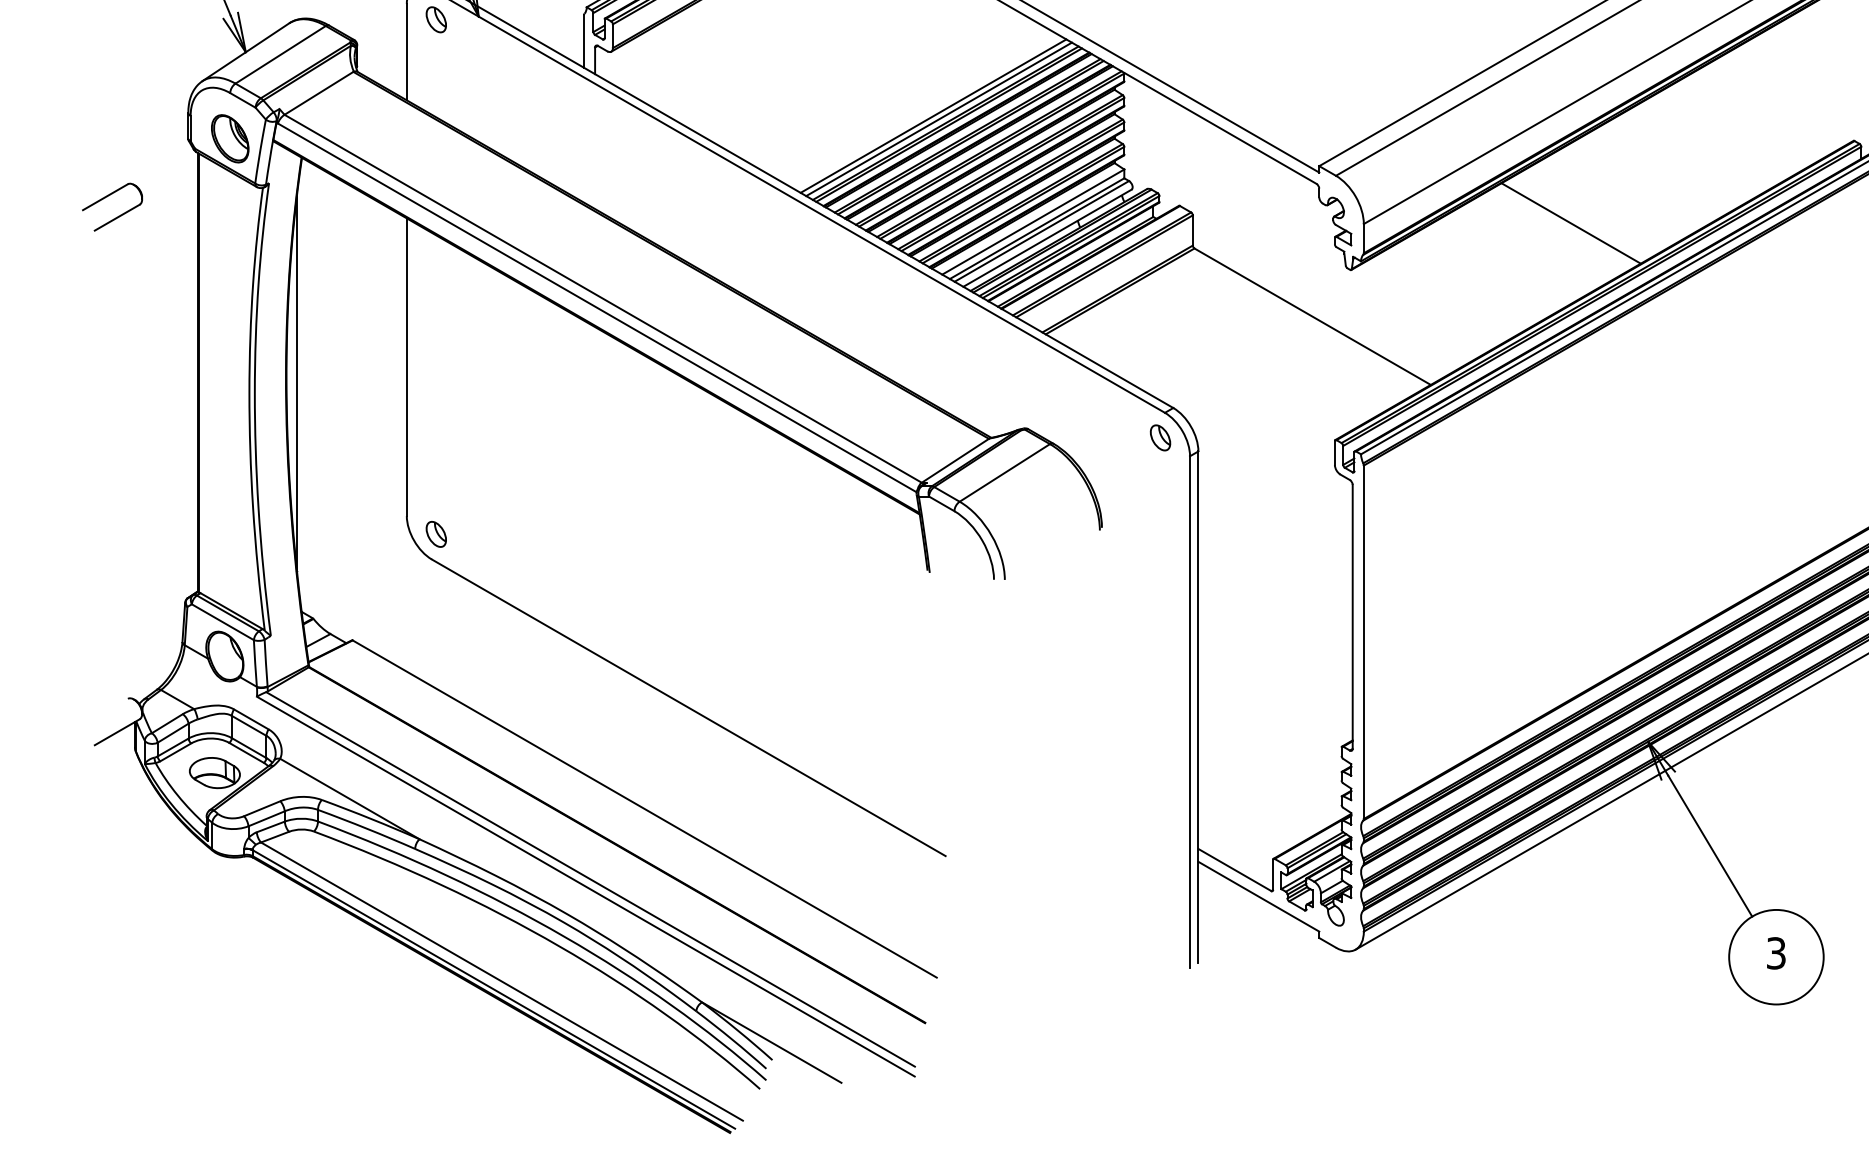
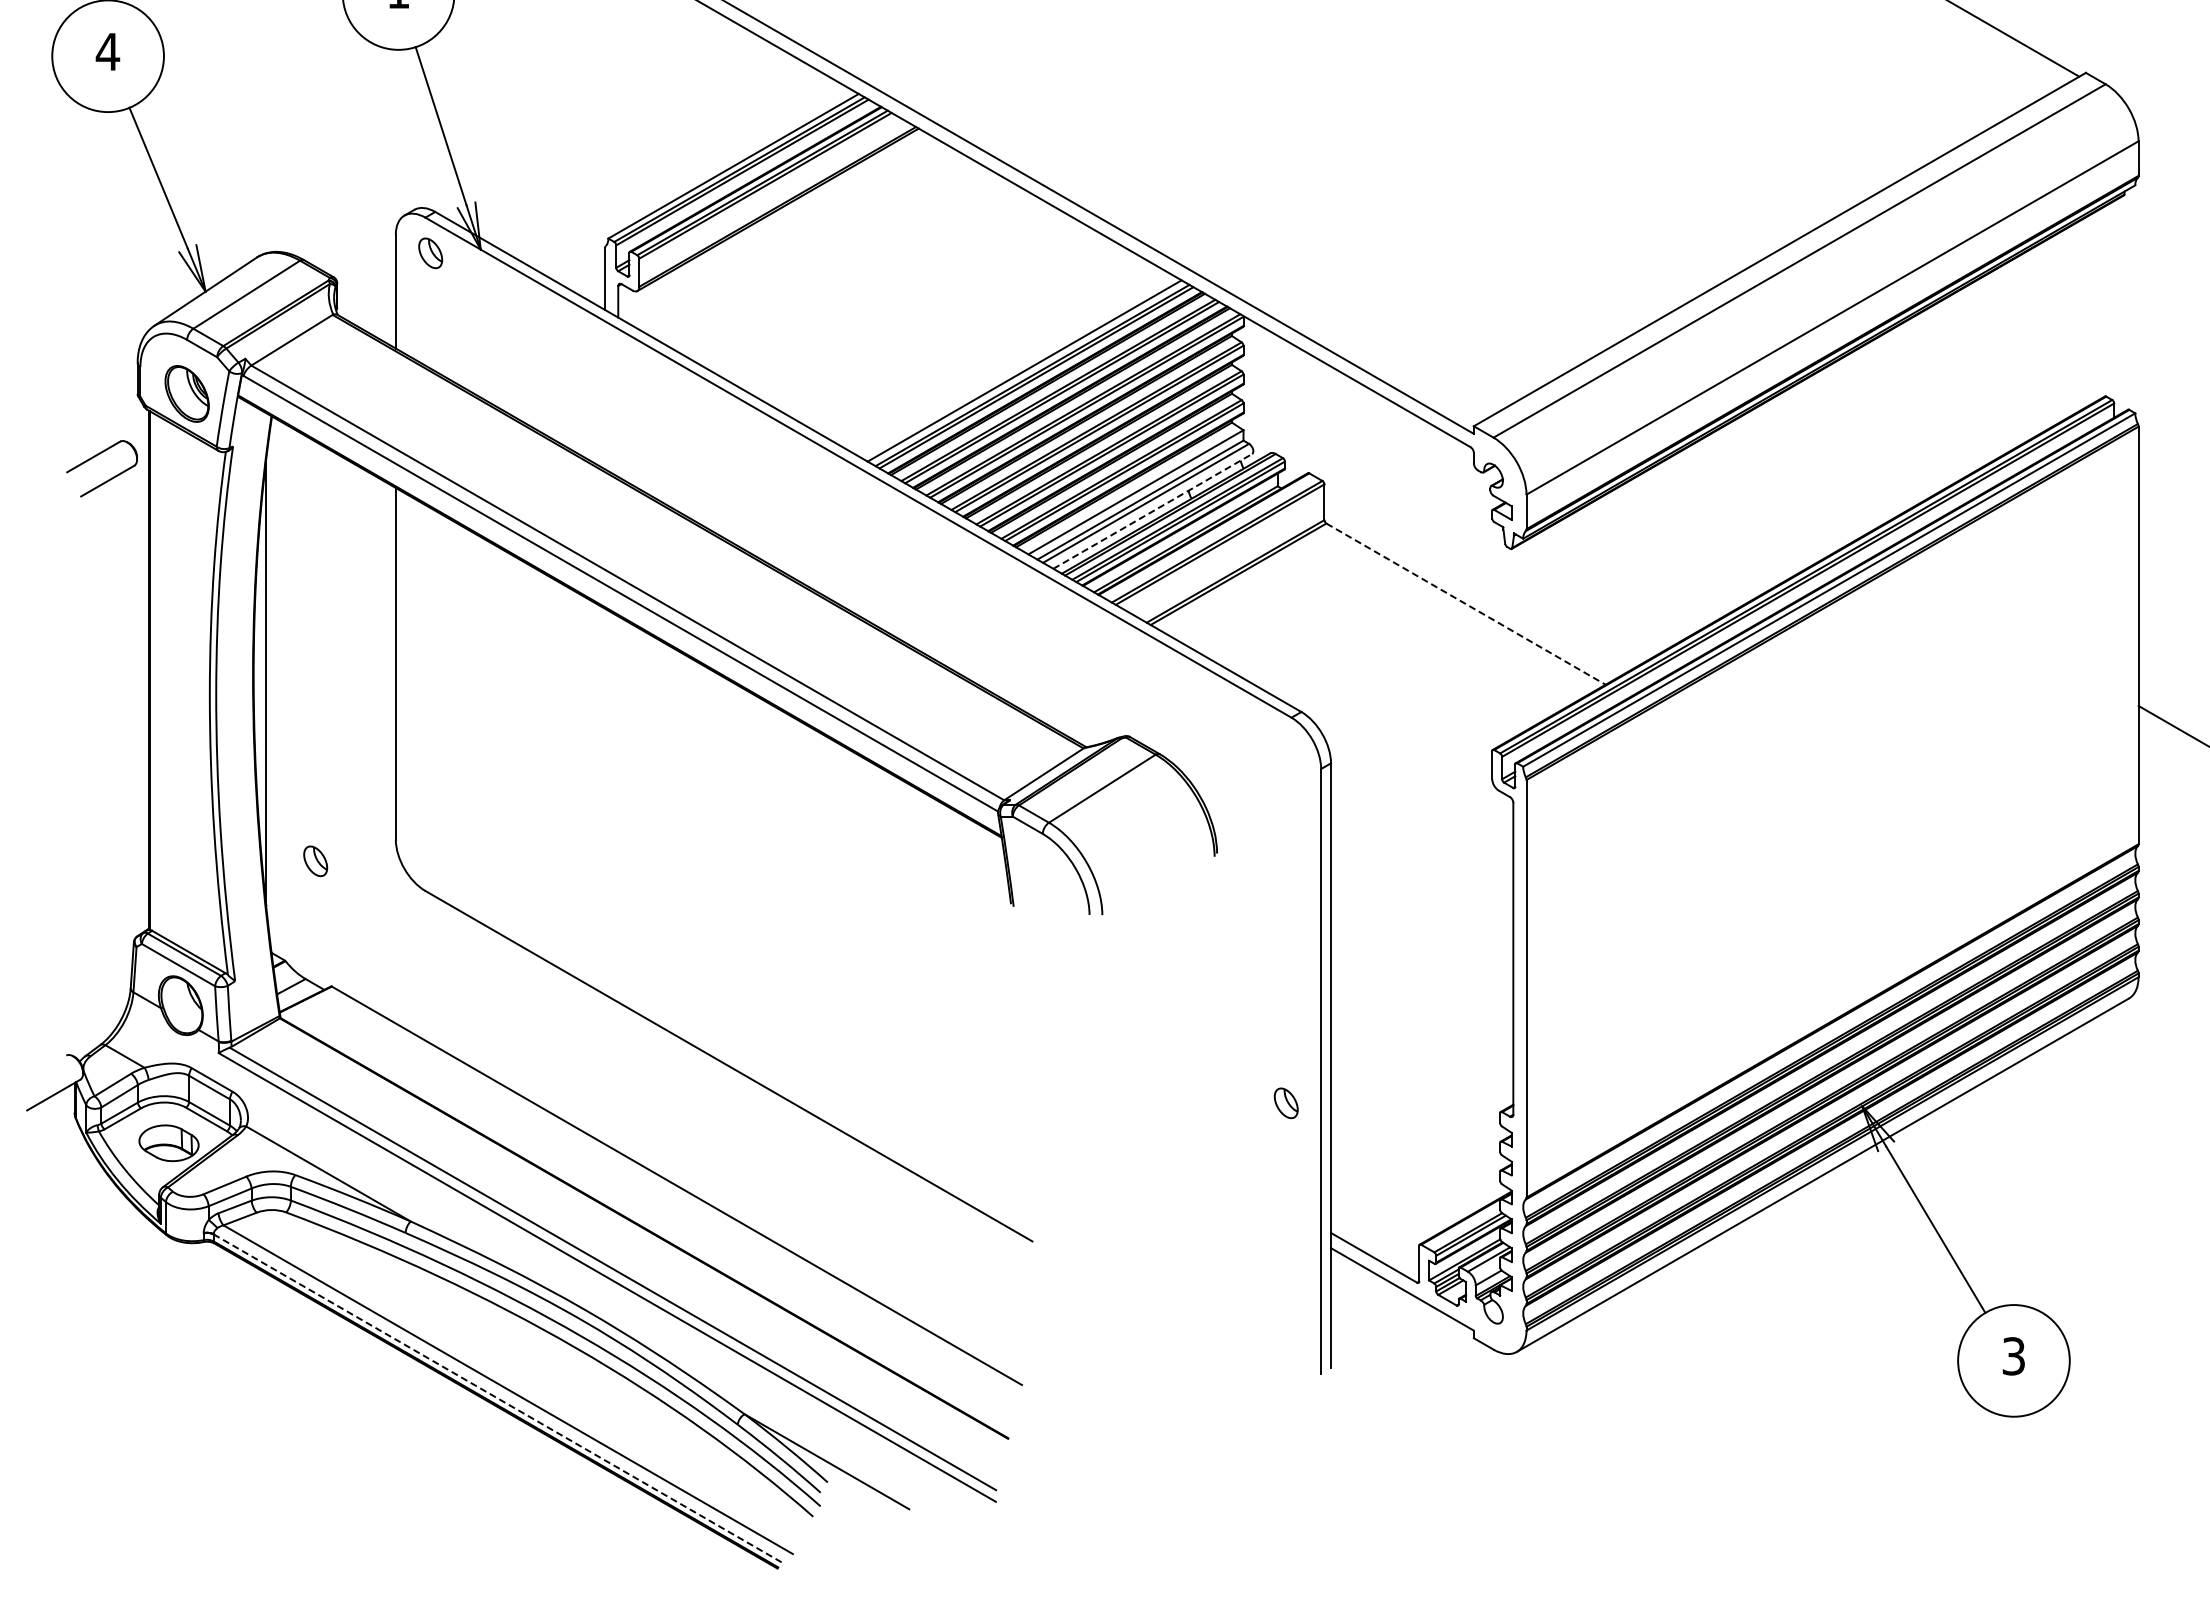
line: (933, 115) -> (1018, 366), removed
part: (105, 198) -> (93, 458), moved
line: (1571, 223) -> (1771, 493), removed
line: (1047, 238) -> (1152, 511), solid -> dashed
line: (1313, 317) -> (1466, 604), solid -> dashed
part: (1159, 438) -> (1285, 1103), moved
part: (436, 534) -> (315, 861), moved
line: (494, 989) -> (499, 1399), solid -> dashed

